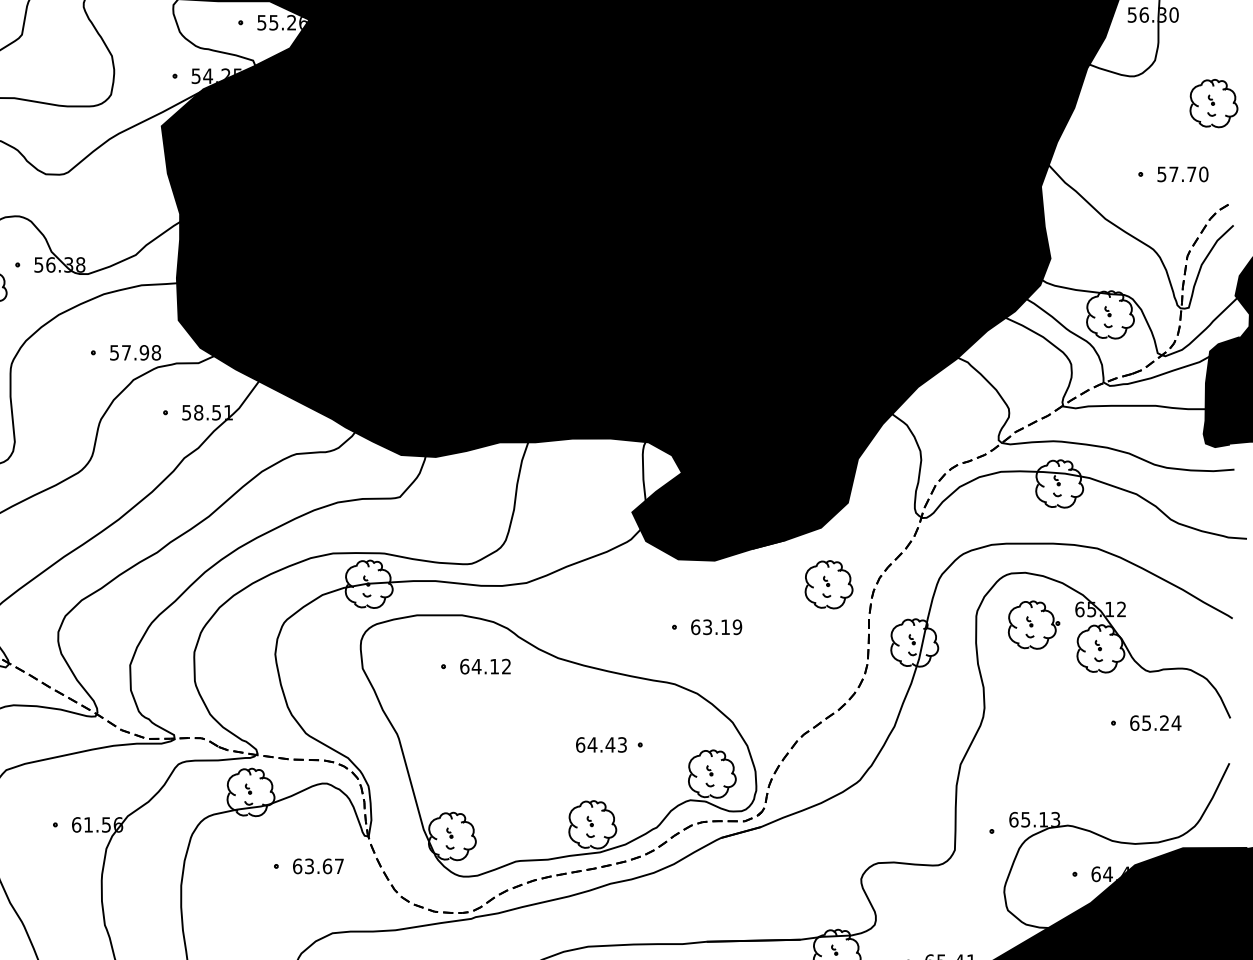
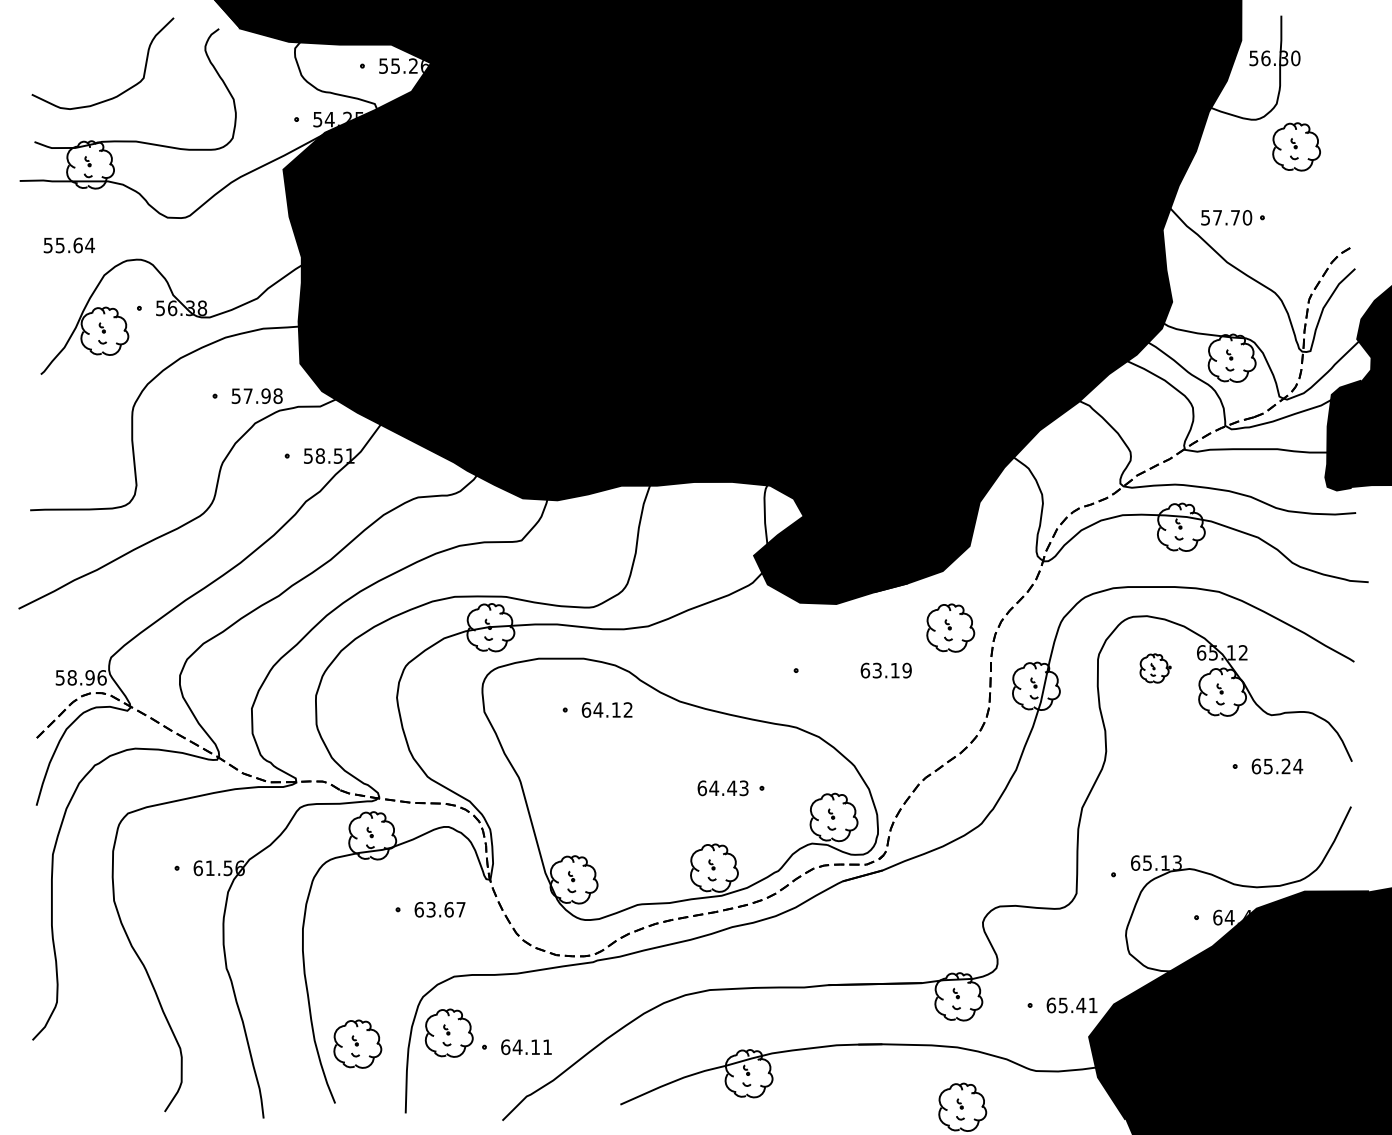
part: (1213, 103) -> (1296, 146), moved
text: (1182, 174) -> (1226, 217), moved
part: (1033, 625) -> (1155, 668), size x0.6
text: (715, 627) -> (885, 670), moved

